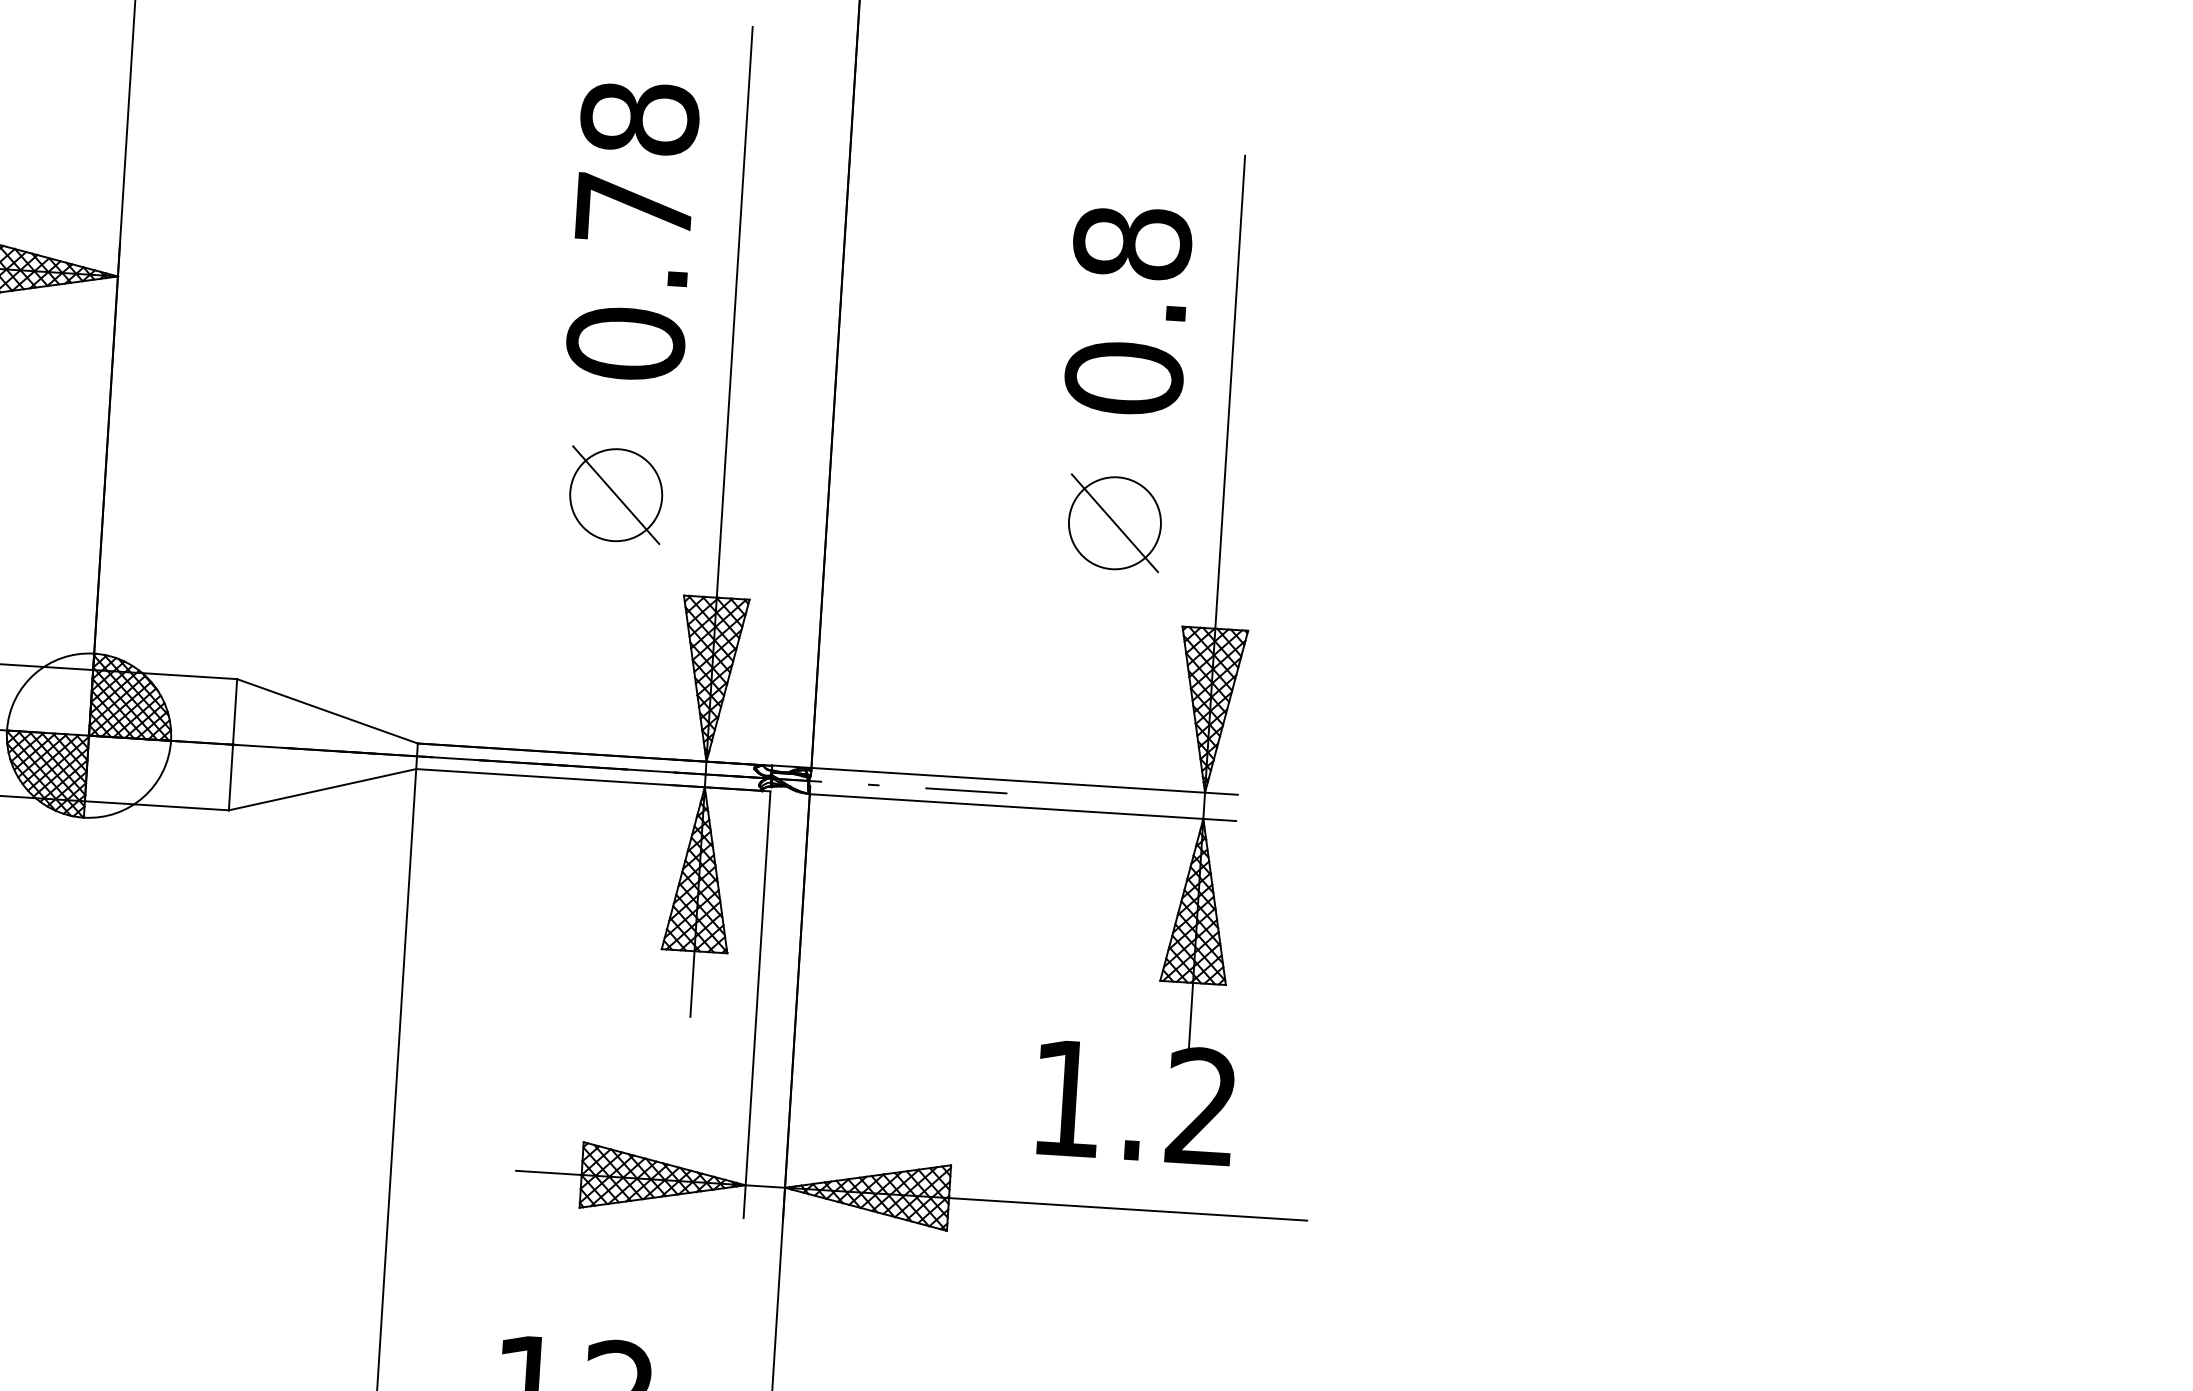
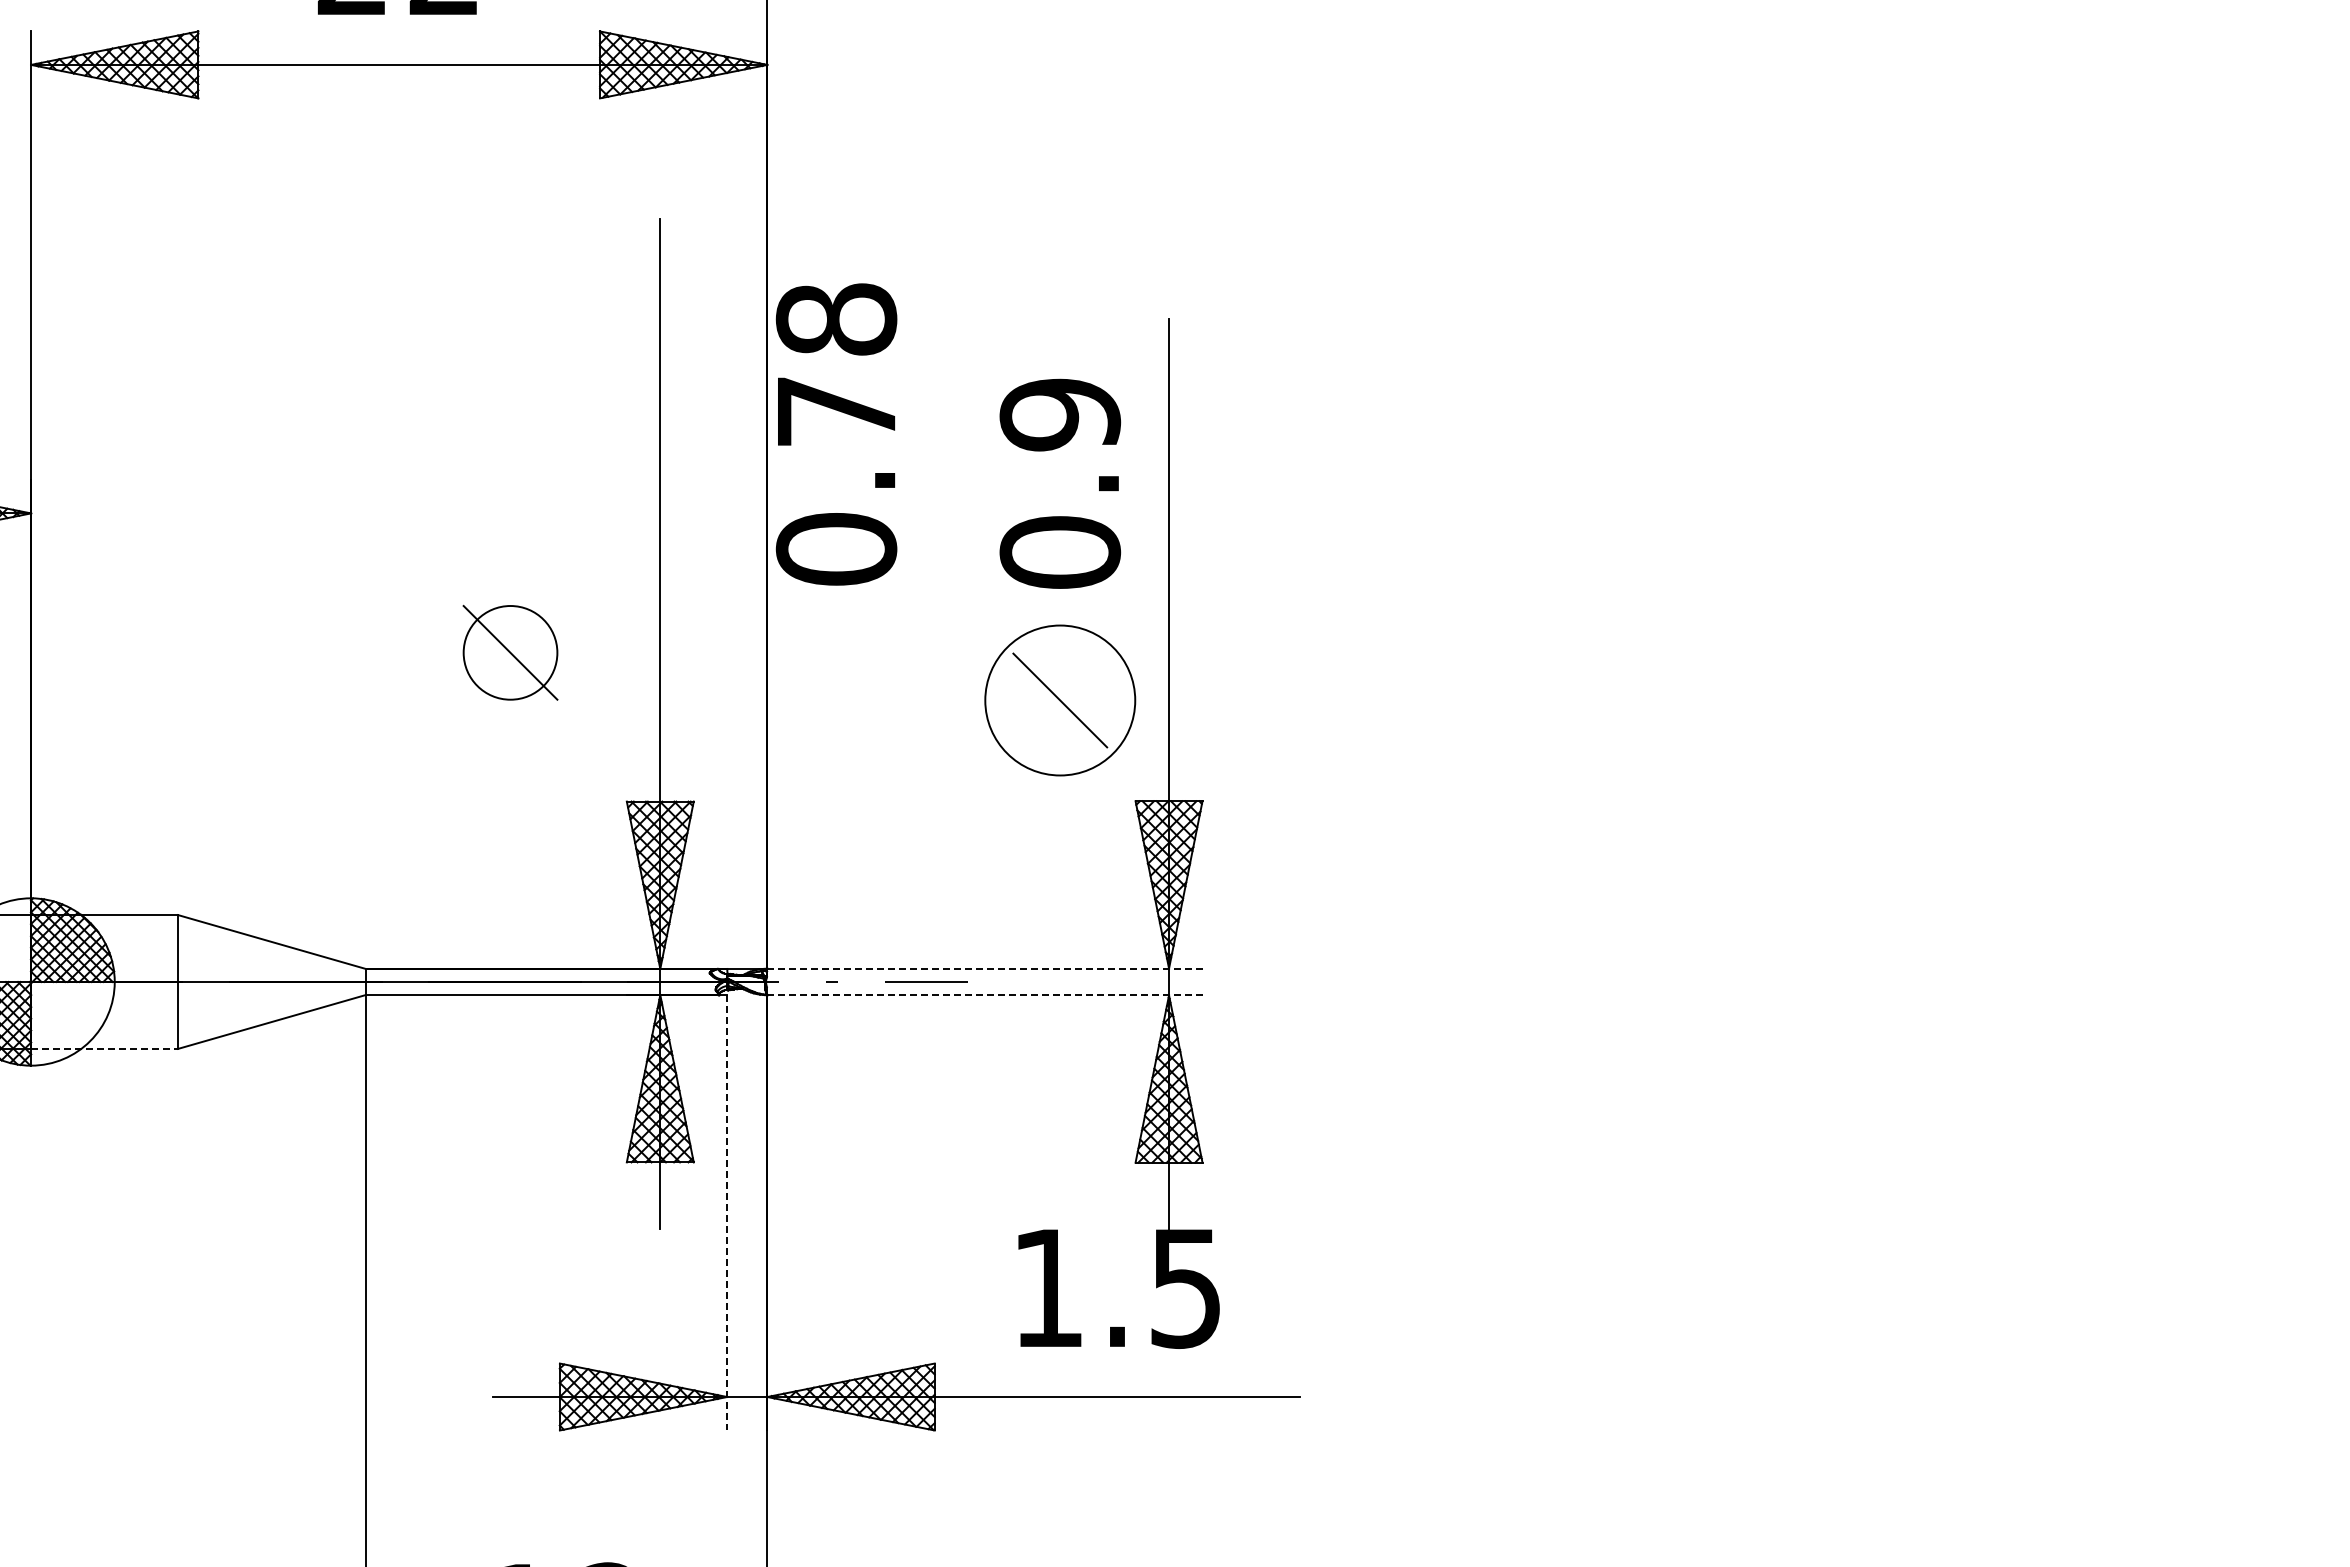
text: (632, 231) -> (836, 434), moved
text: (1132, 243) -> (1060, 414), 0.8 -> 0.9
part: (616, 494) -> (510, 652), moved
circle: (1115, 523) -> (1060, 700), size x1.6
line: (1024, 781) -> (984, 968), solid -> dashed
line: (157, 805) -> (105, 1048), solid -> dashed
line: (1022, 807) -> (984, 995), solid -> dashed
line: (757, 1004) -> (727, 1212), solid -> dashed
text: (1201, 1106) -> (1185, 1287), 1.2 -> 1.5

